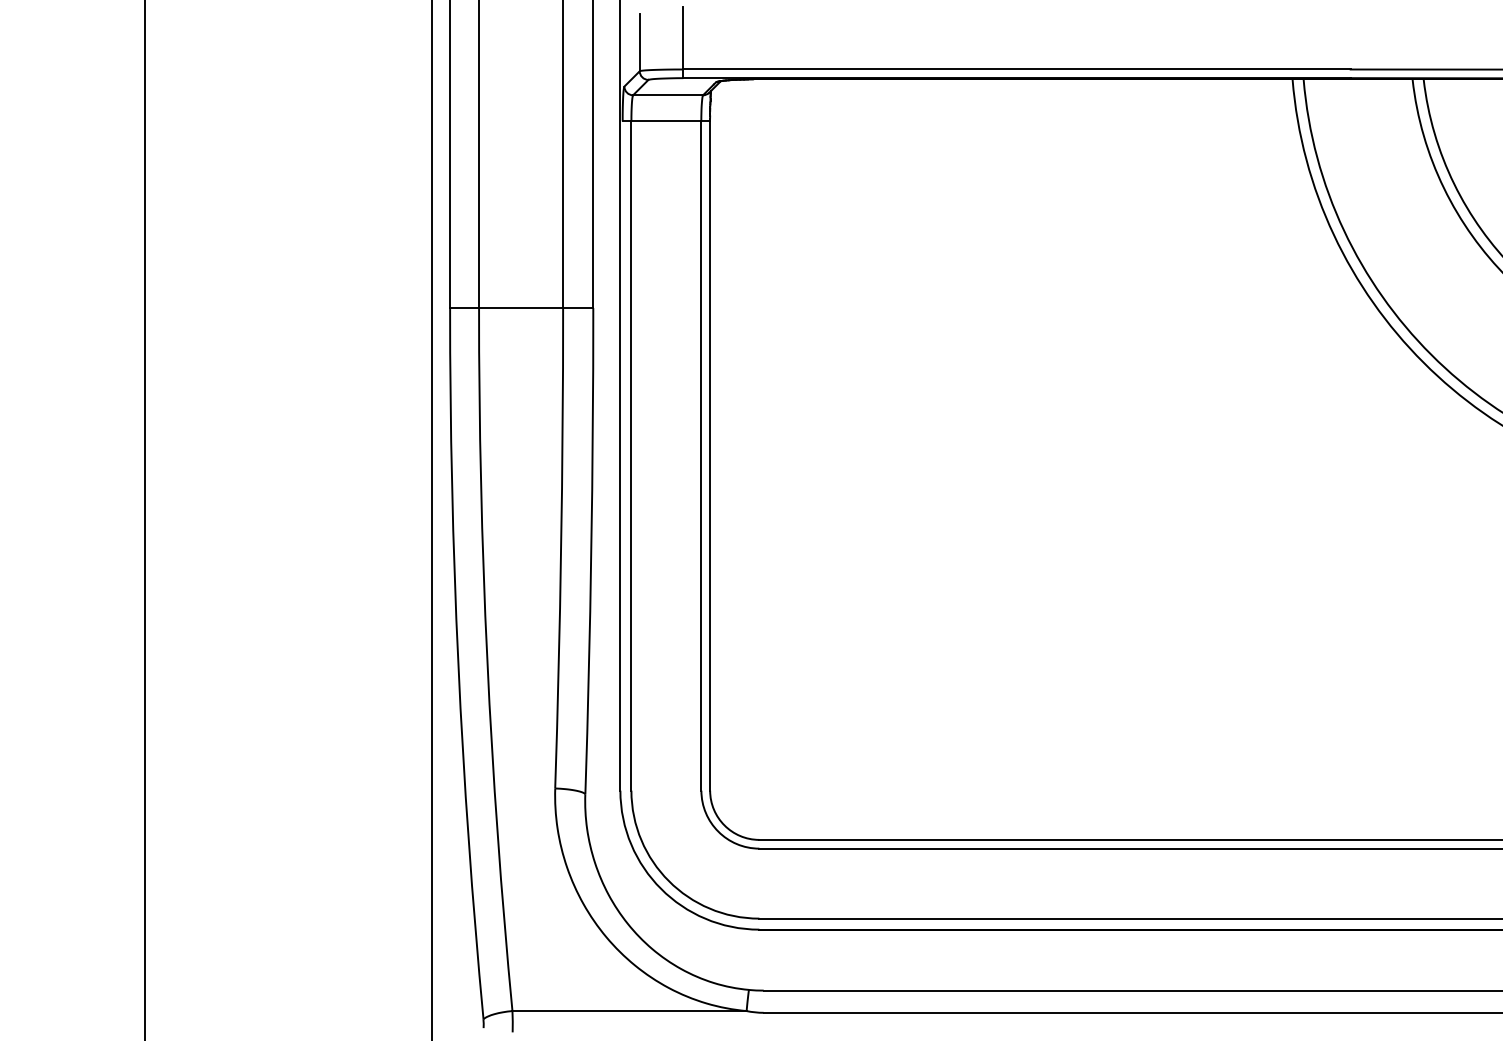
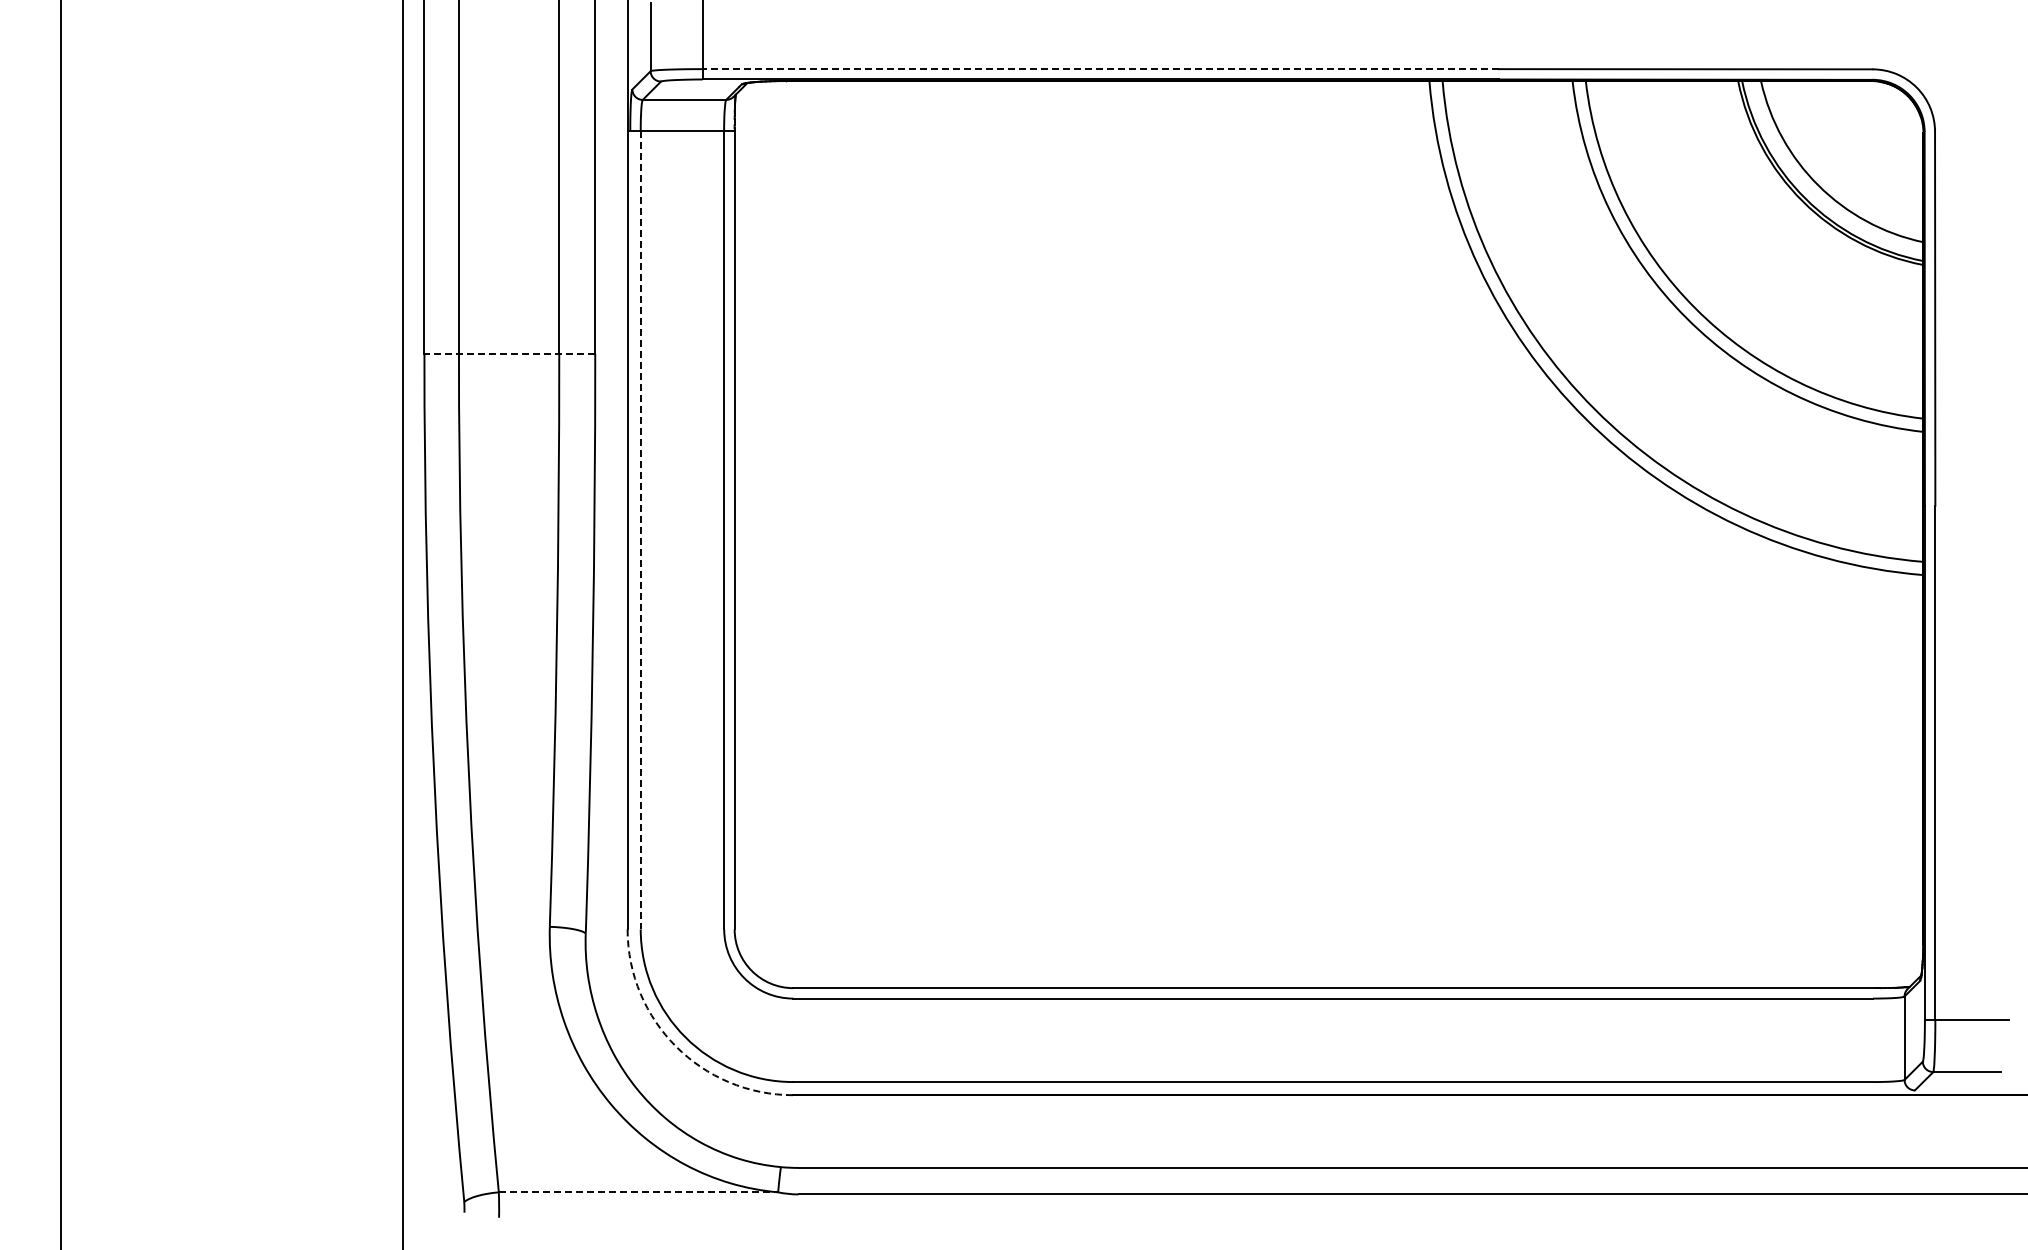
line: (1016, 69) -> (1100, 69), solid -> dashed
line: (521, 307) -> (509, 353), solid -> dashed
line: (631, 456) -> (640, 530), solid -> dashed
arc: (661, 888) -> (676, 1046), solid -> dashed
line: (629, 1011) -> (638, 1192), solid -> dashed

